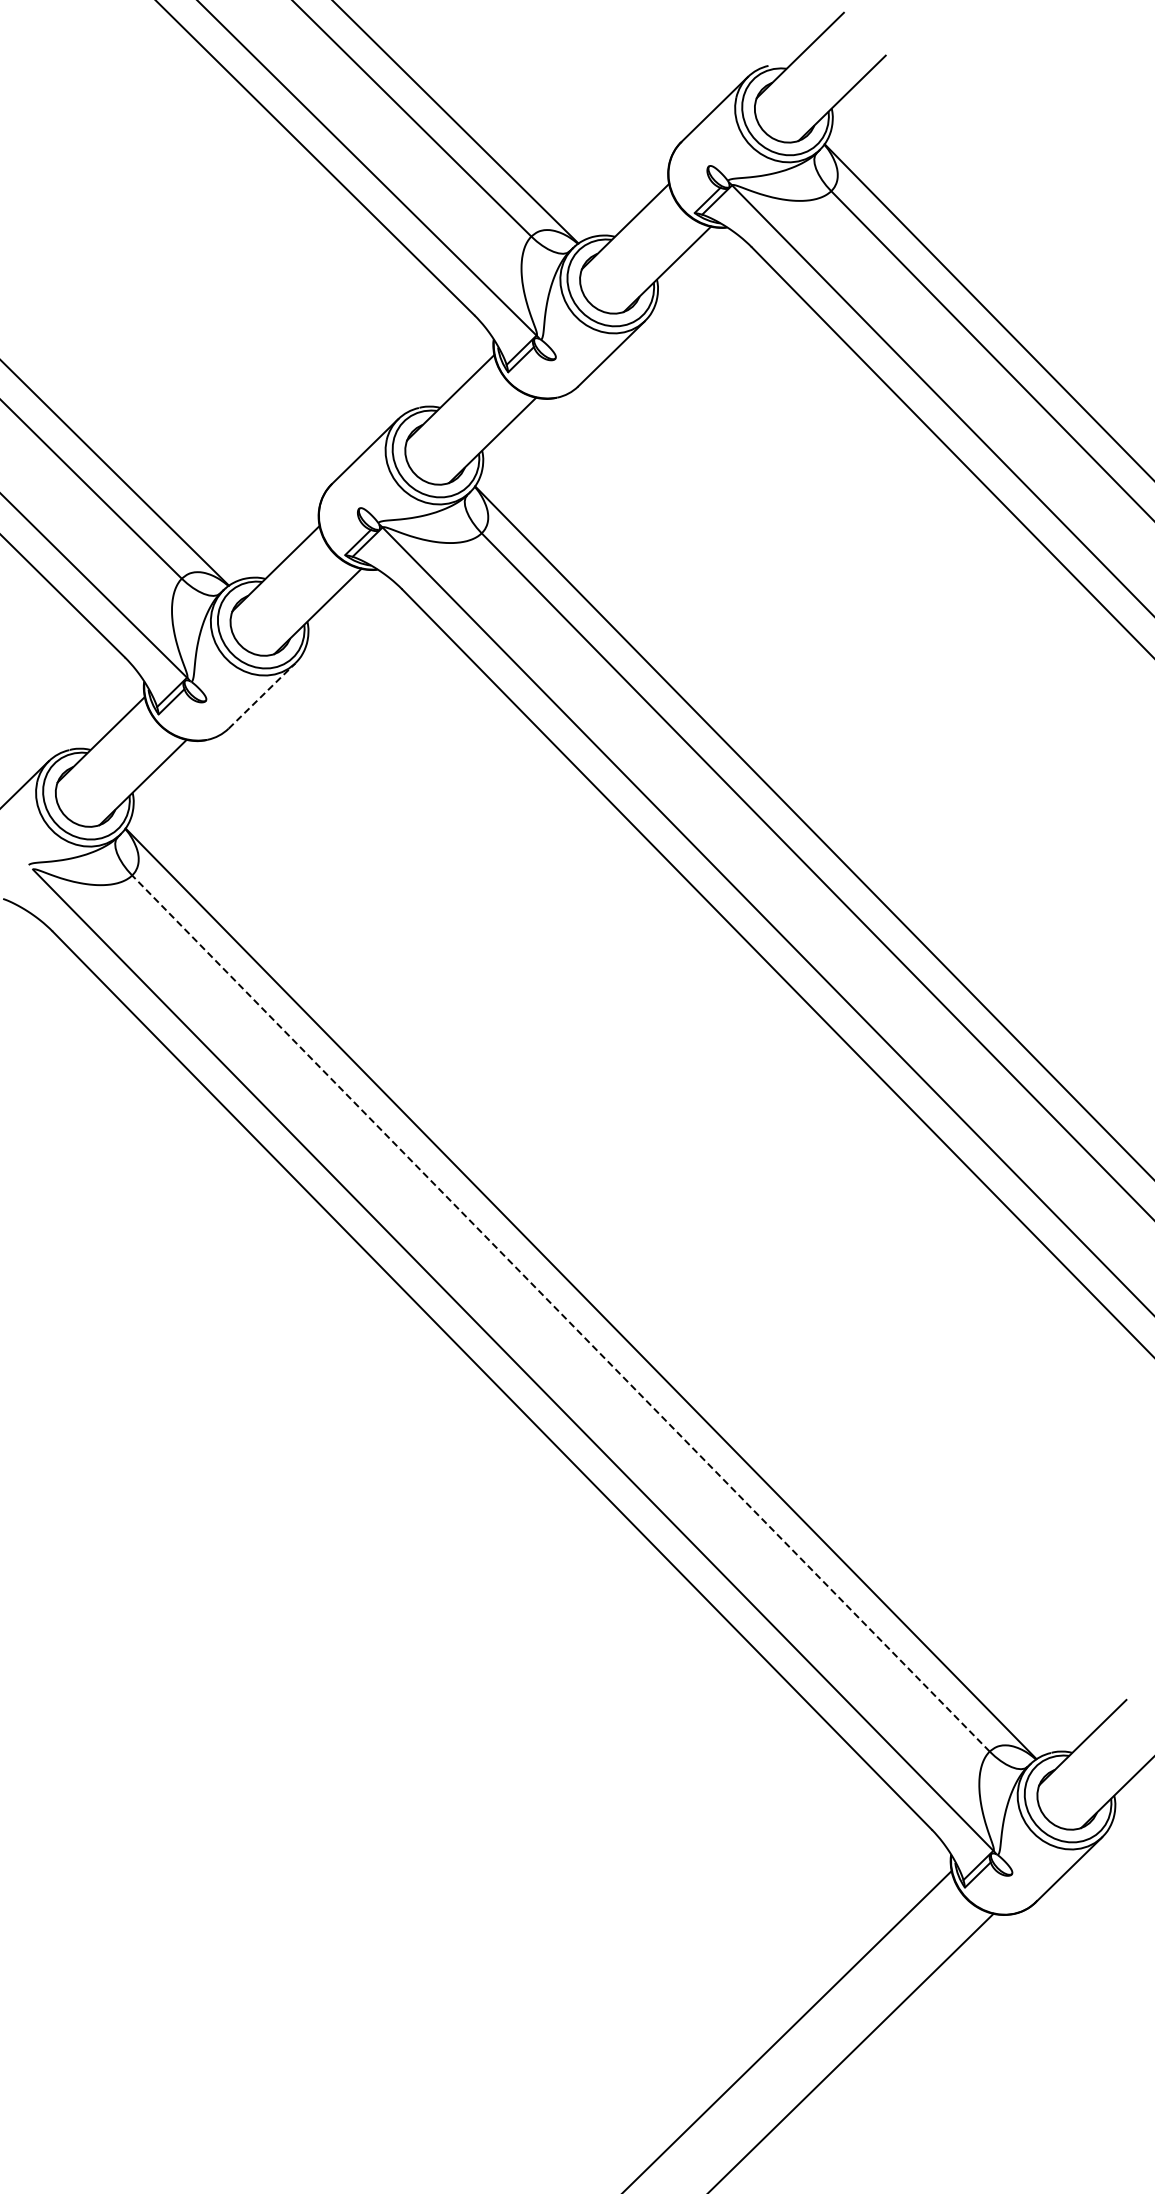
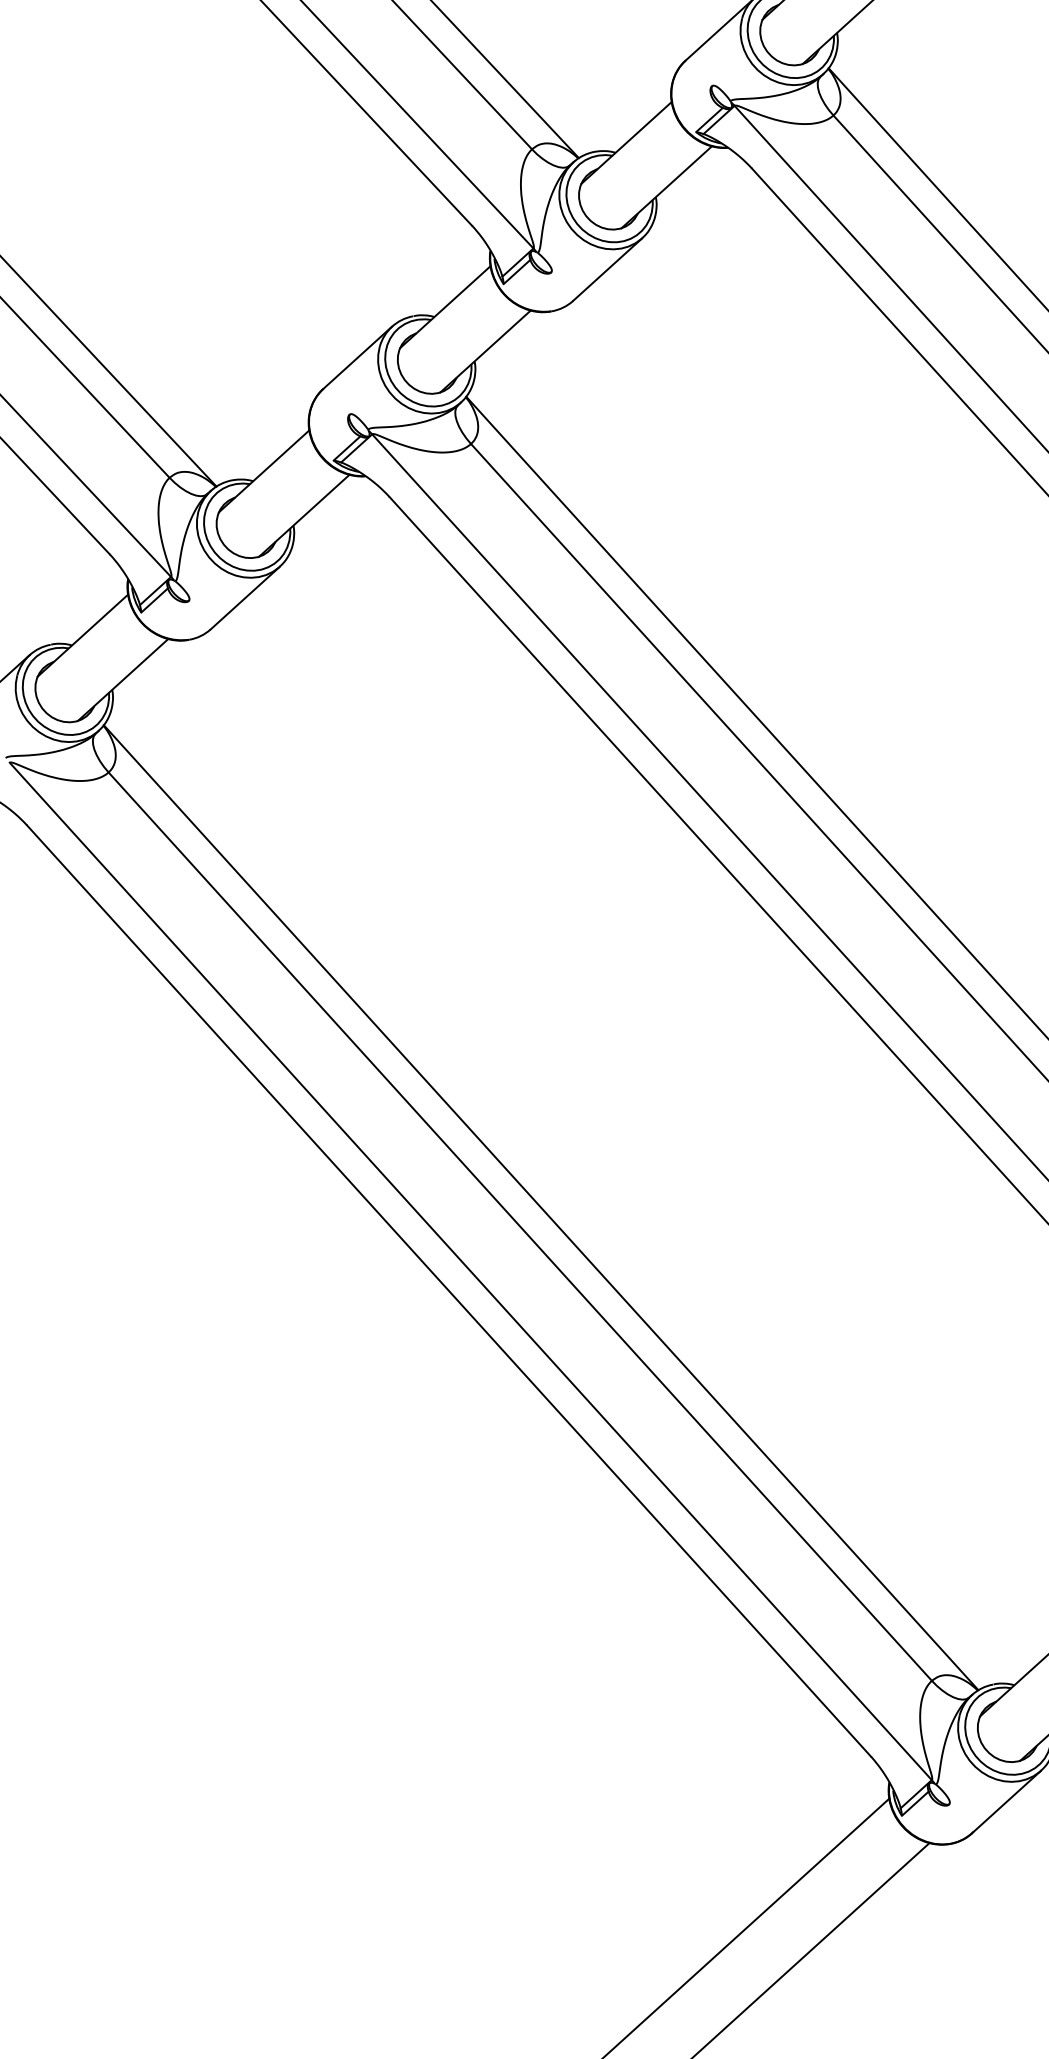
line: (262, 696) -> (245, 598), dashed -> solid
line: (560, 1313) -> (519, 1226), dashed -> solid

